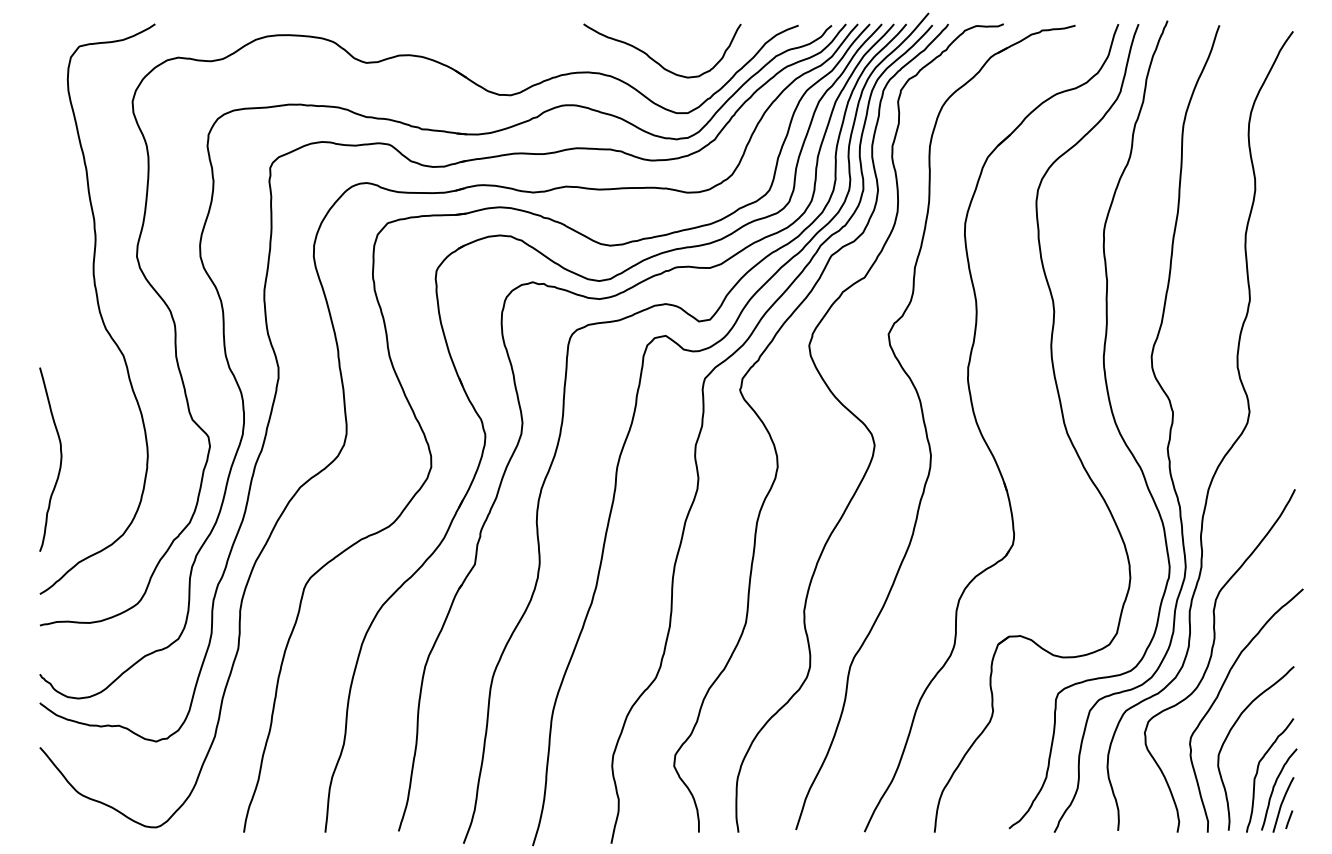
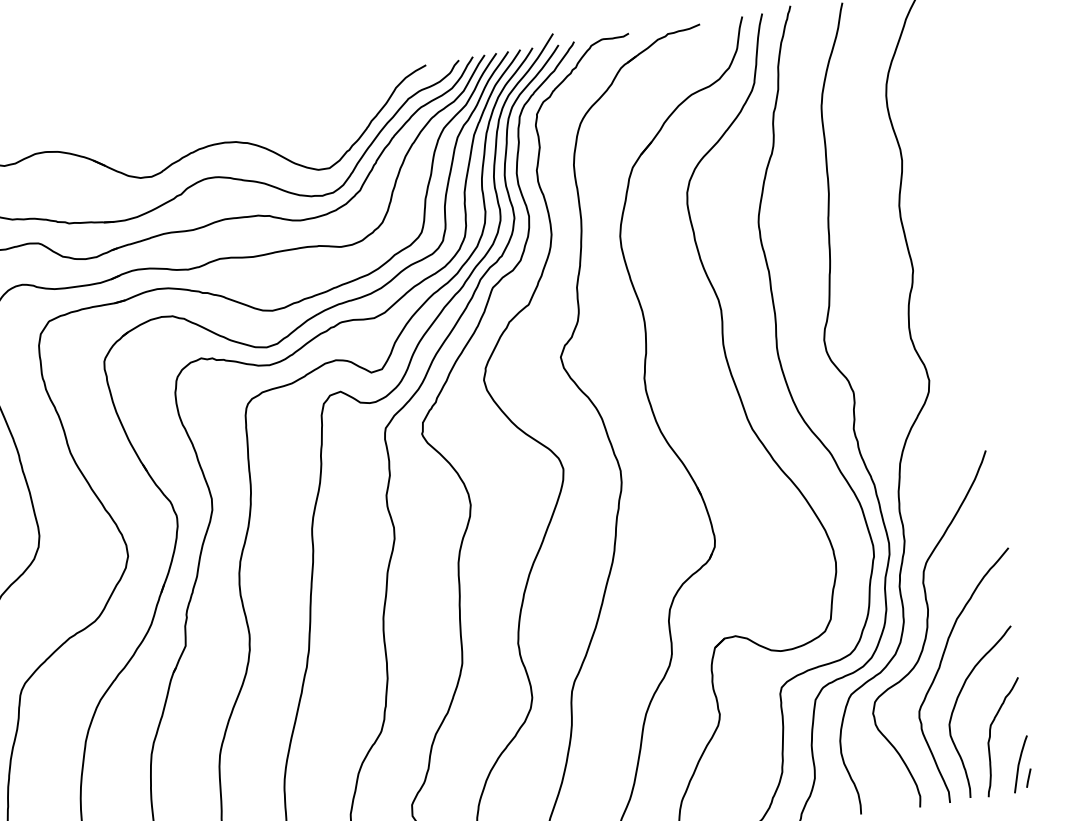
curve: (654, 59) -> (288, 120), removed
curve: (1274, 788) -> (1009, 749), removed

